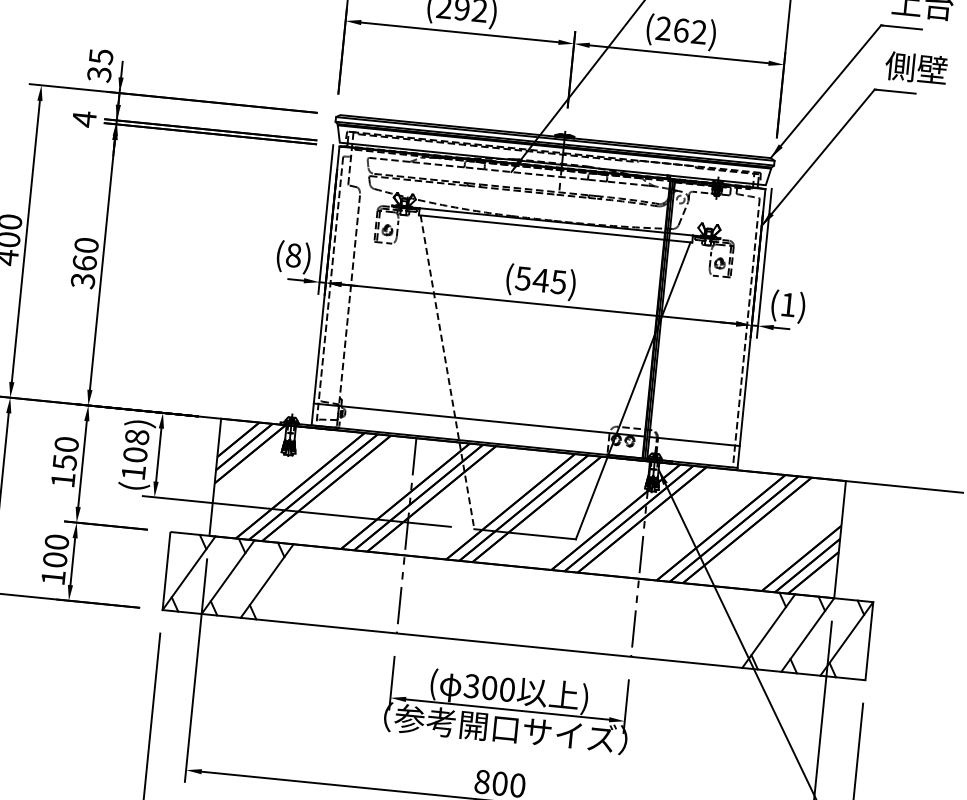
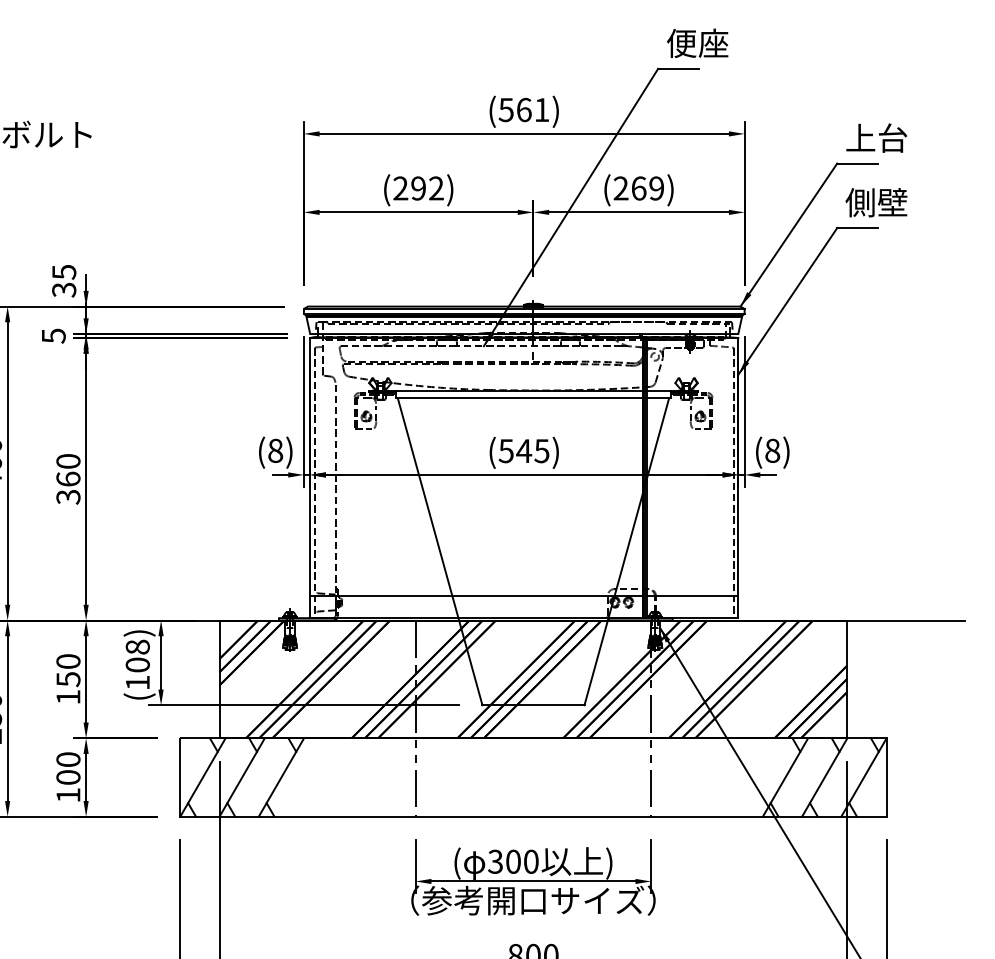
text: (698, 32) -> (656, 188), (262) -> (269)
text: (84, 119) -> (53, 336), 4 -> 5
text: (788, 304) -> (772, 450), (1) -> (8)
line: (447, 373) -> (440, 552), dashed -> solid

